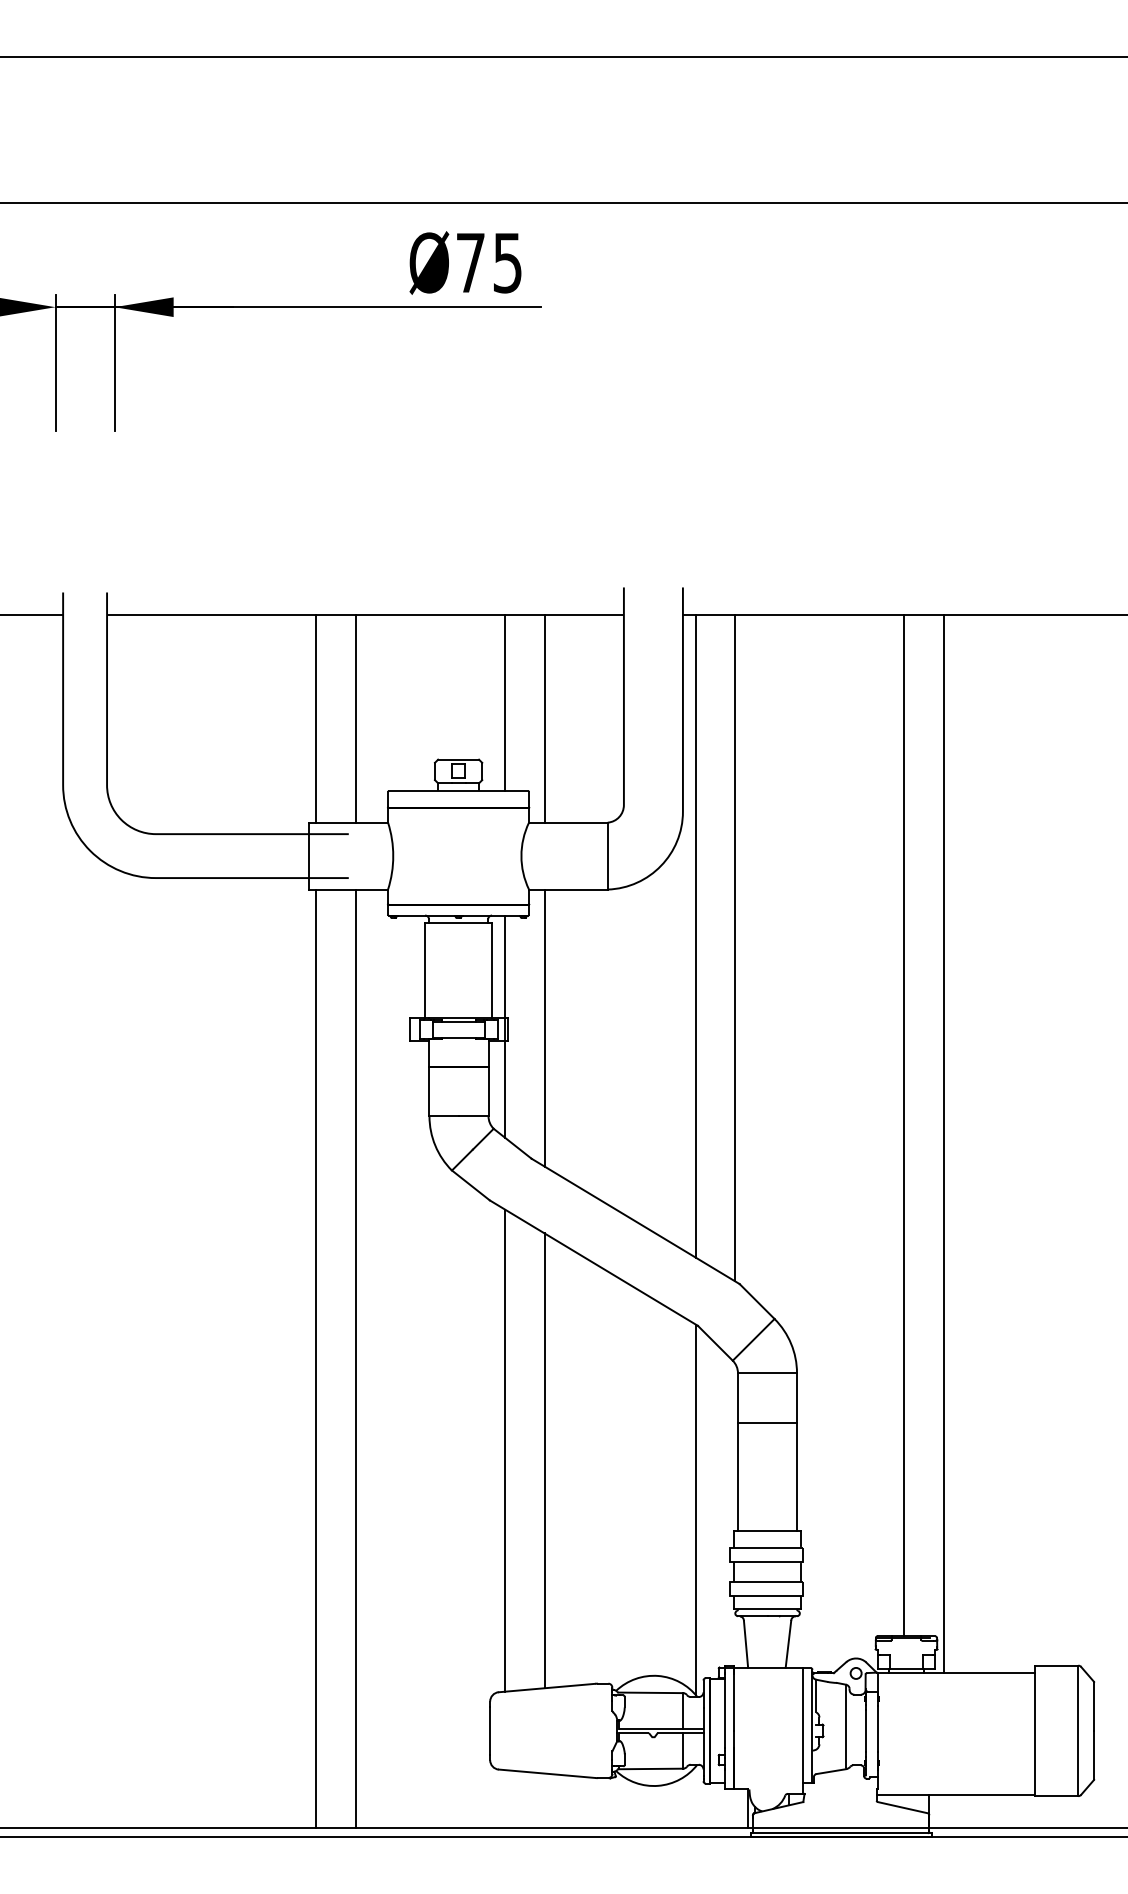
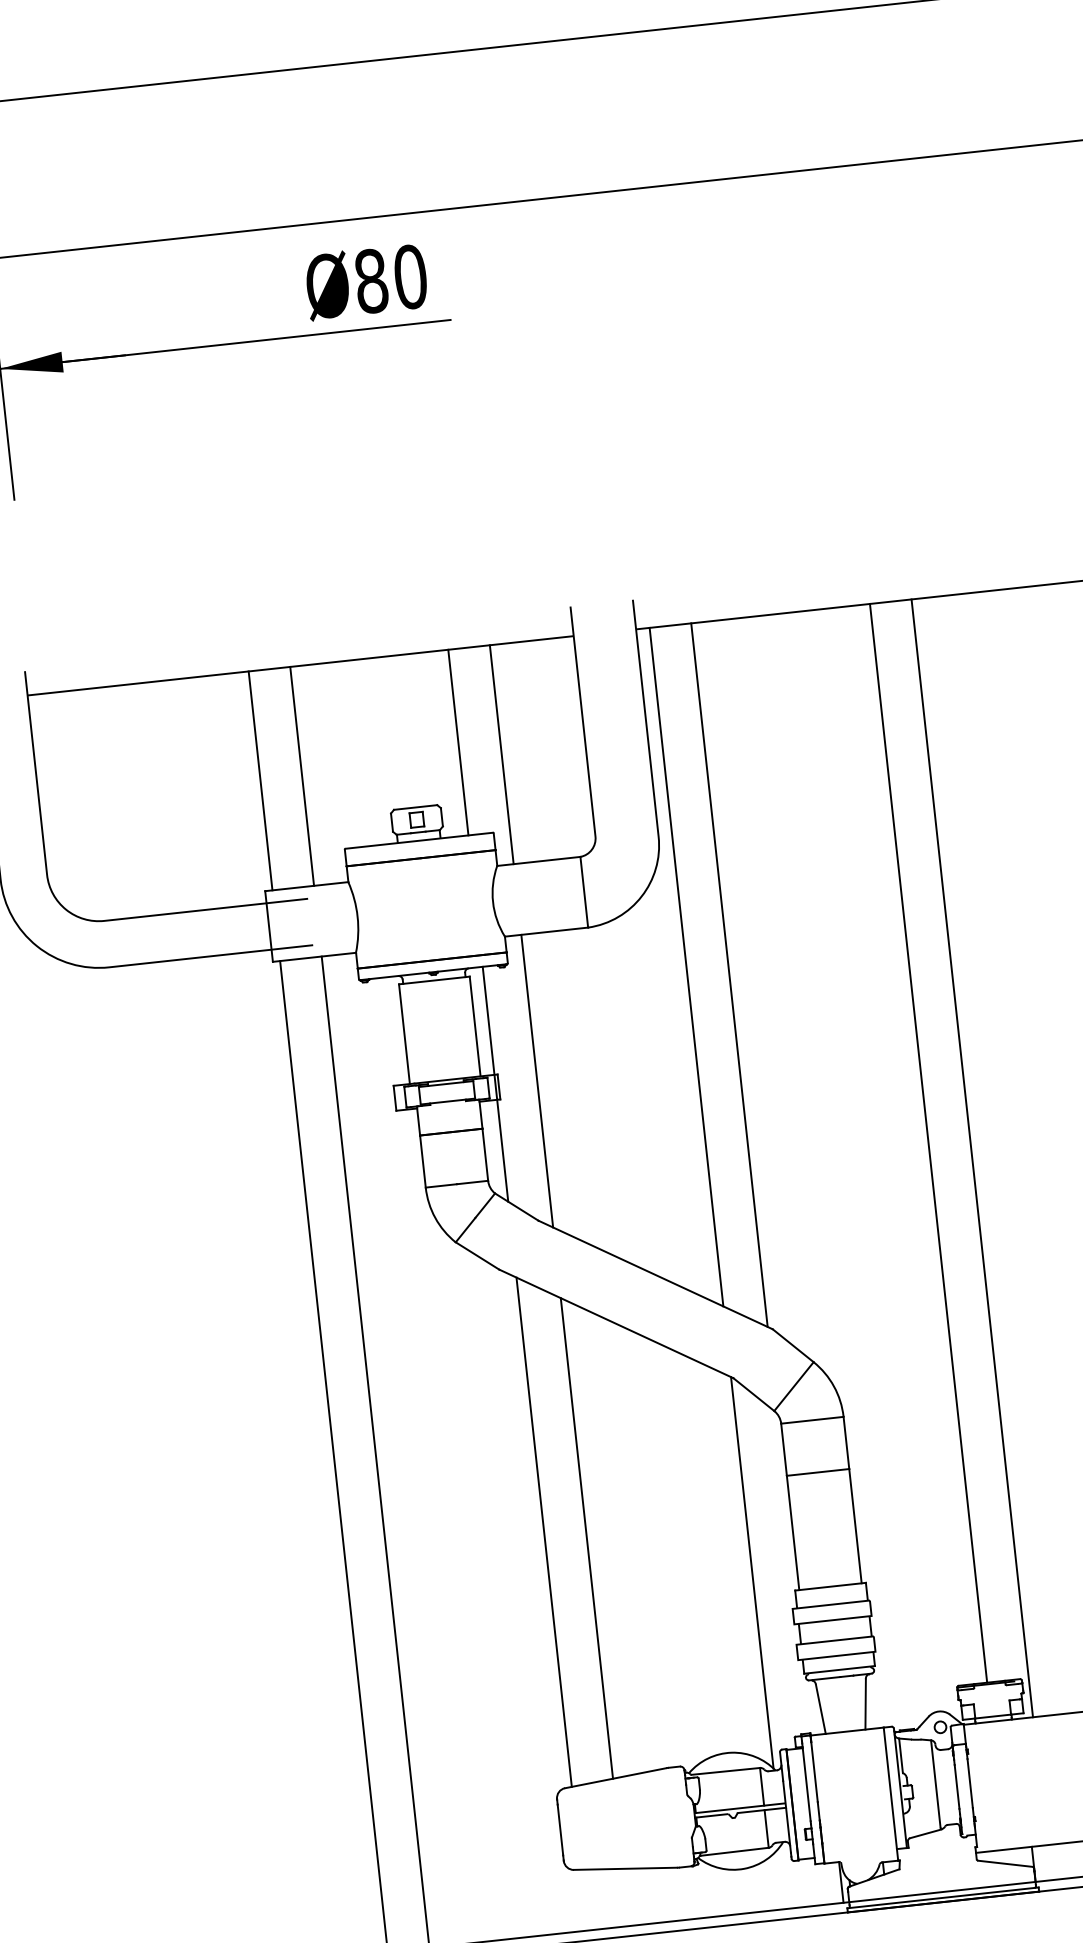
text: (489, 262) -> (391, 278), Ø75 -> Ø80

